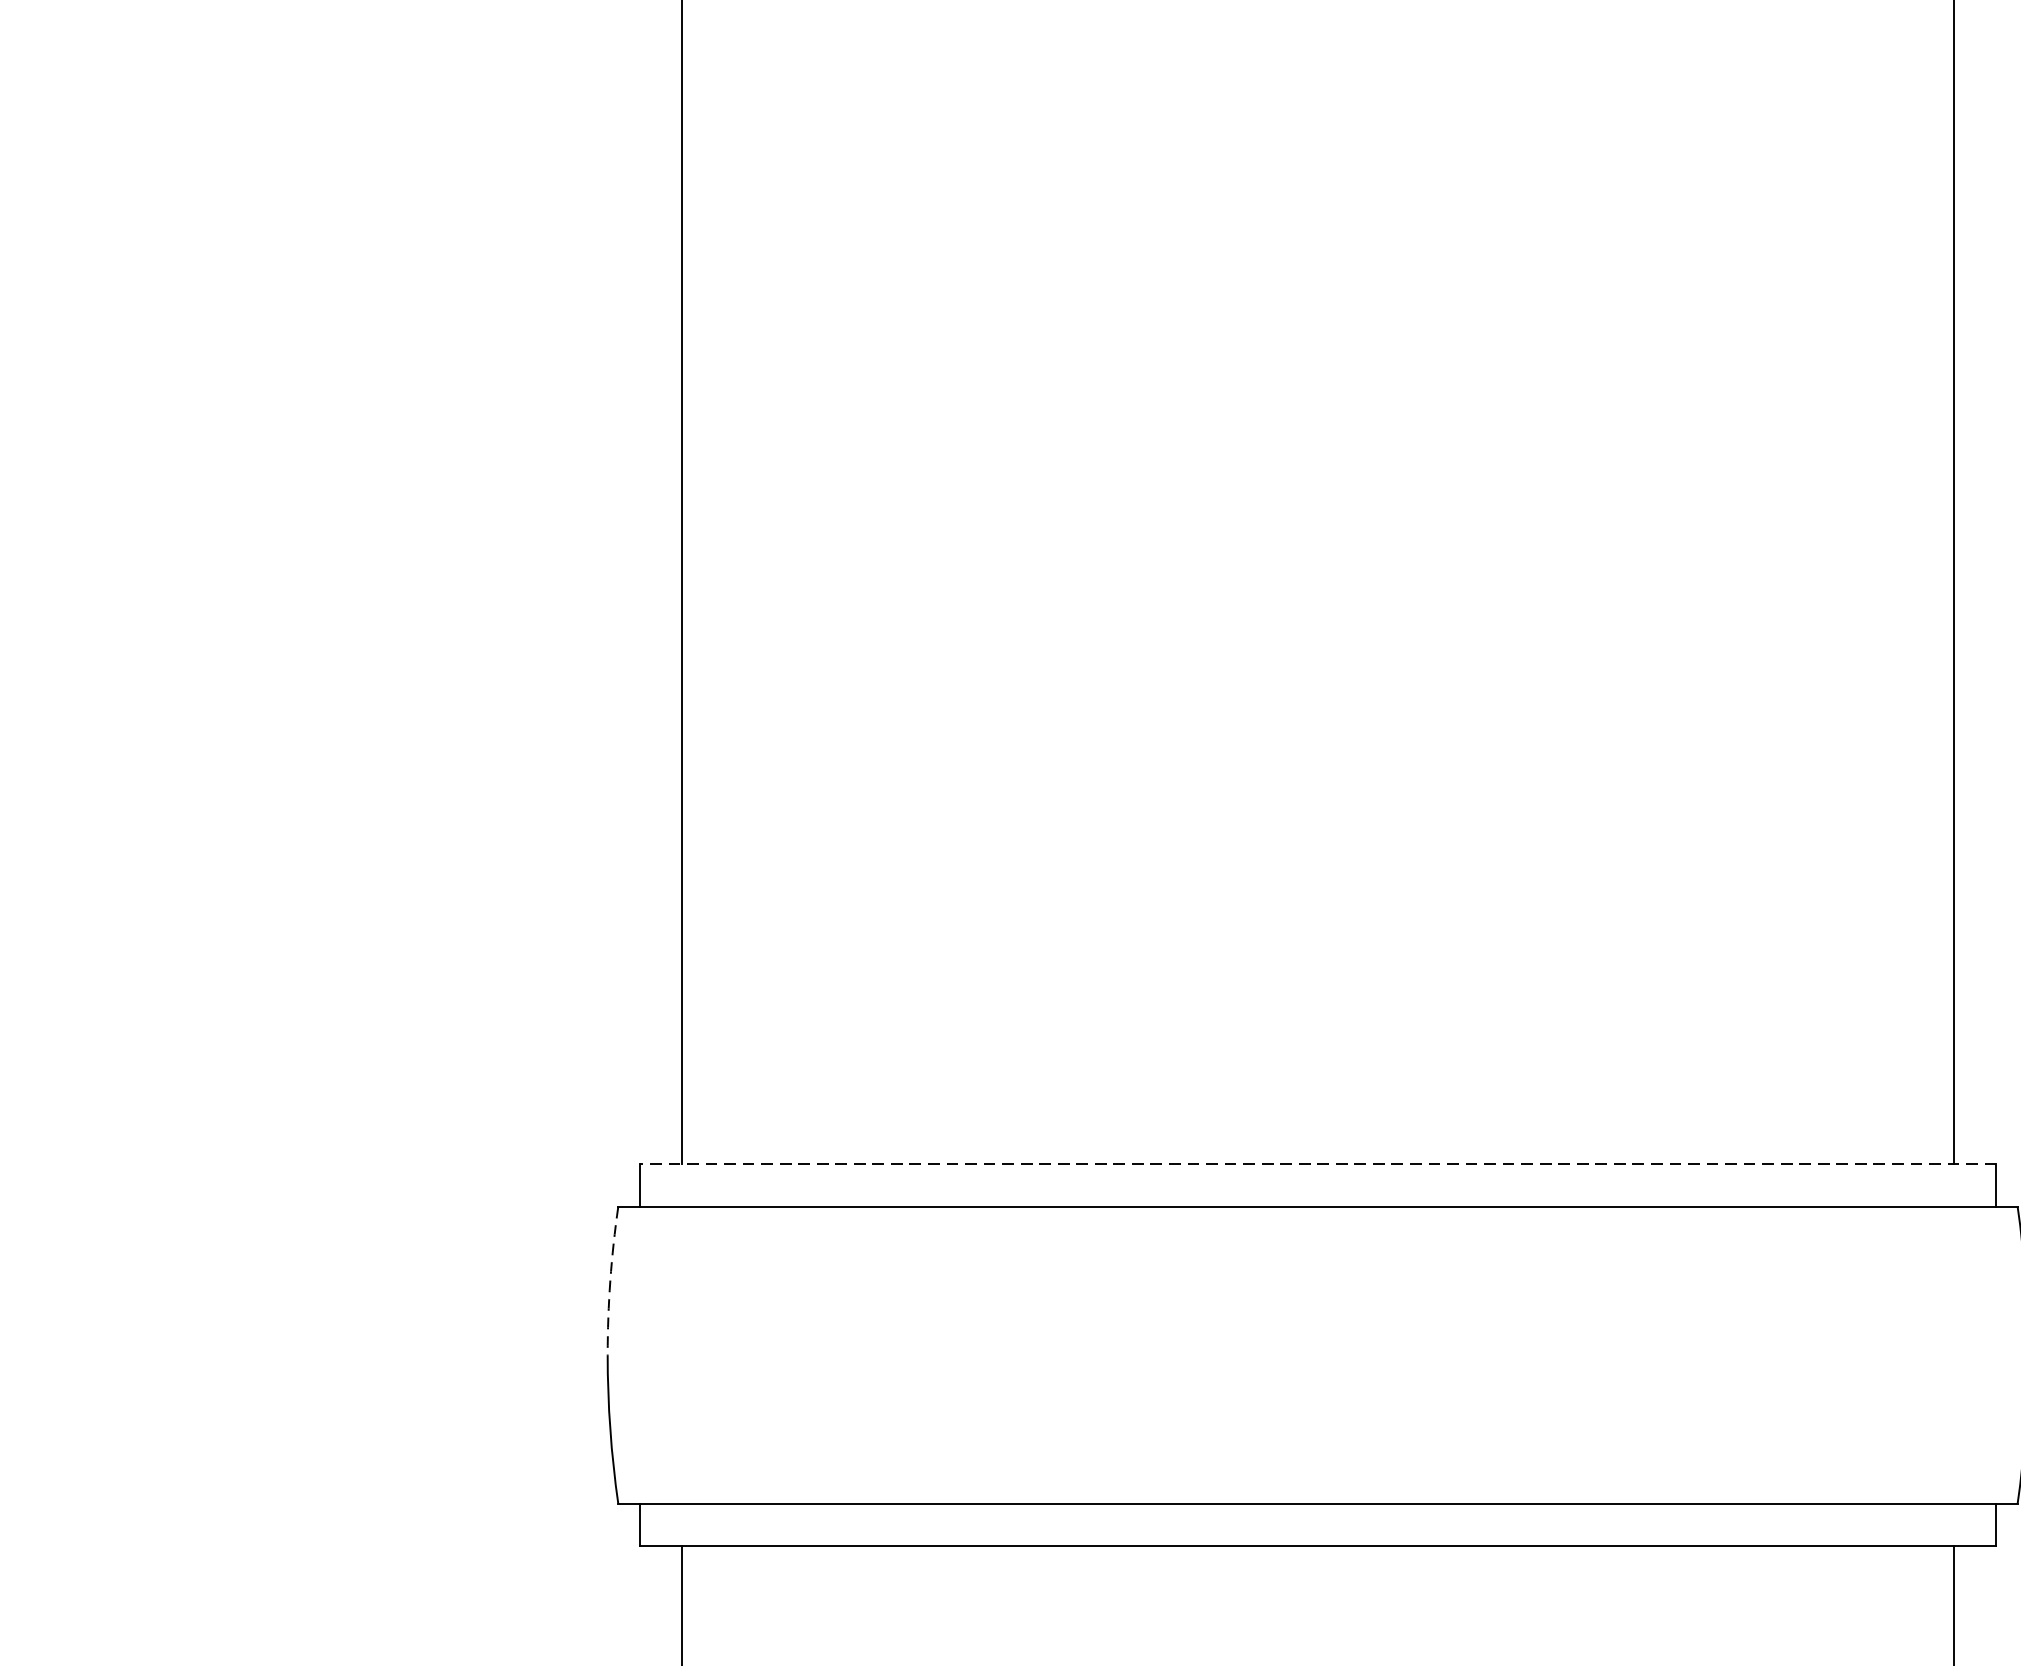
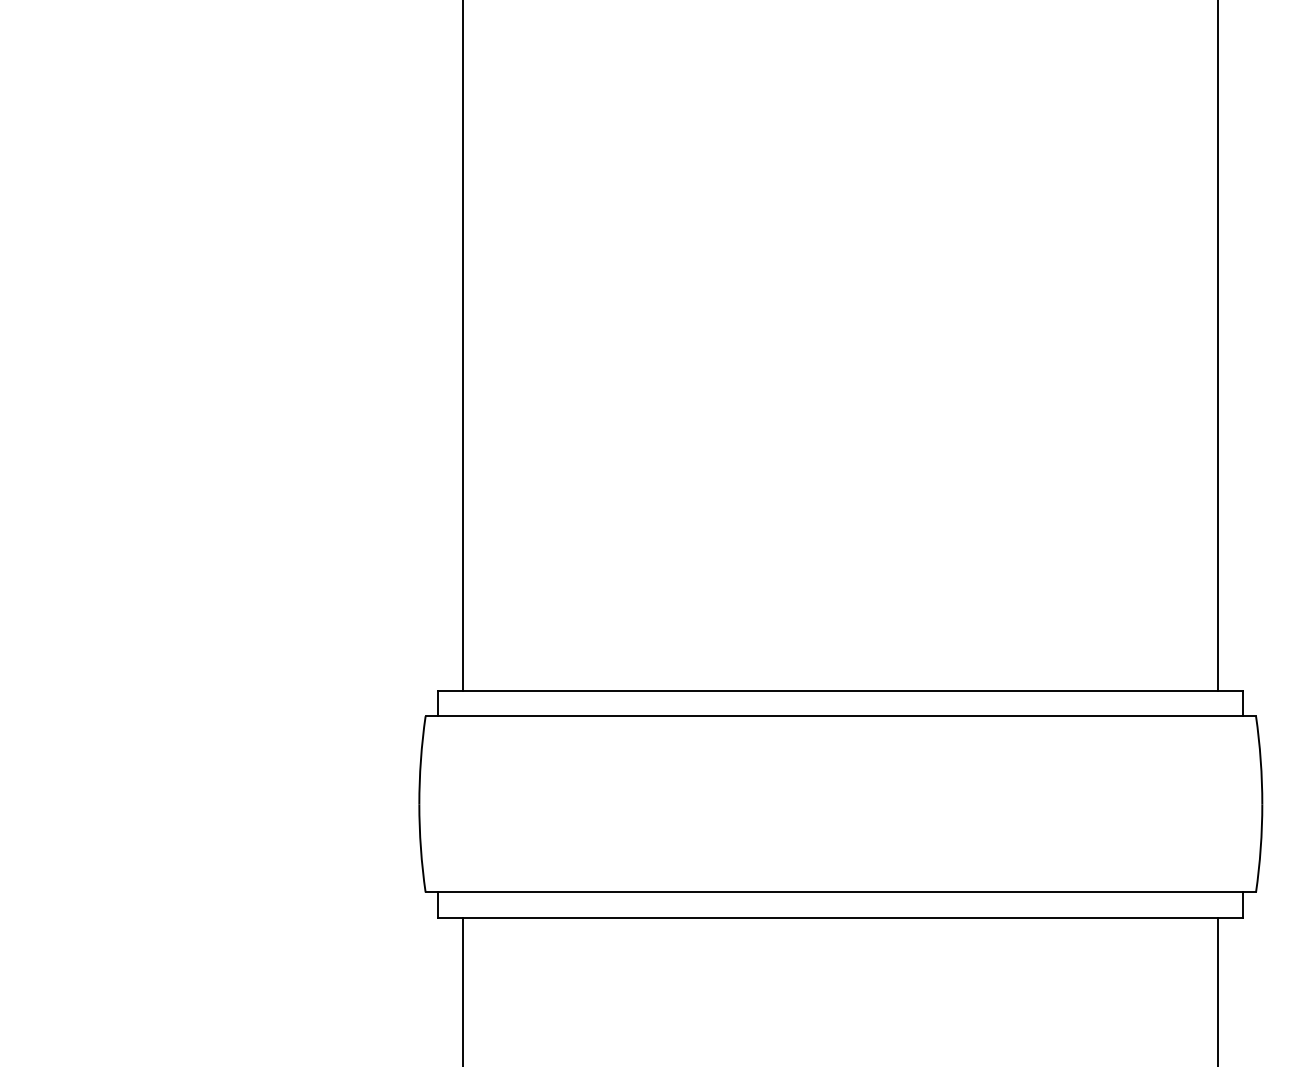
line: (1317, 1165) -> (840, 691), dashed -> solid
arc: (609, 1281) -> (420, 760), dashed -> solid

